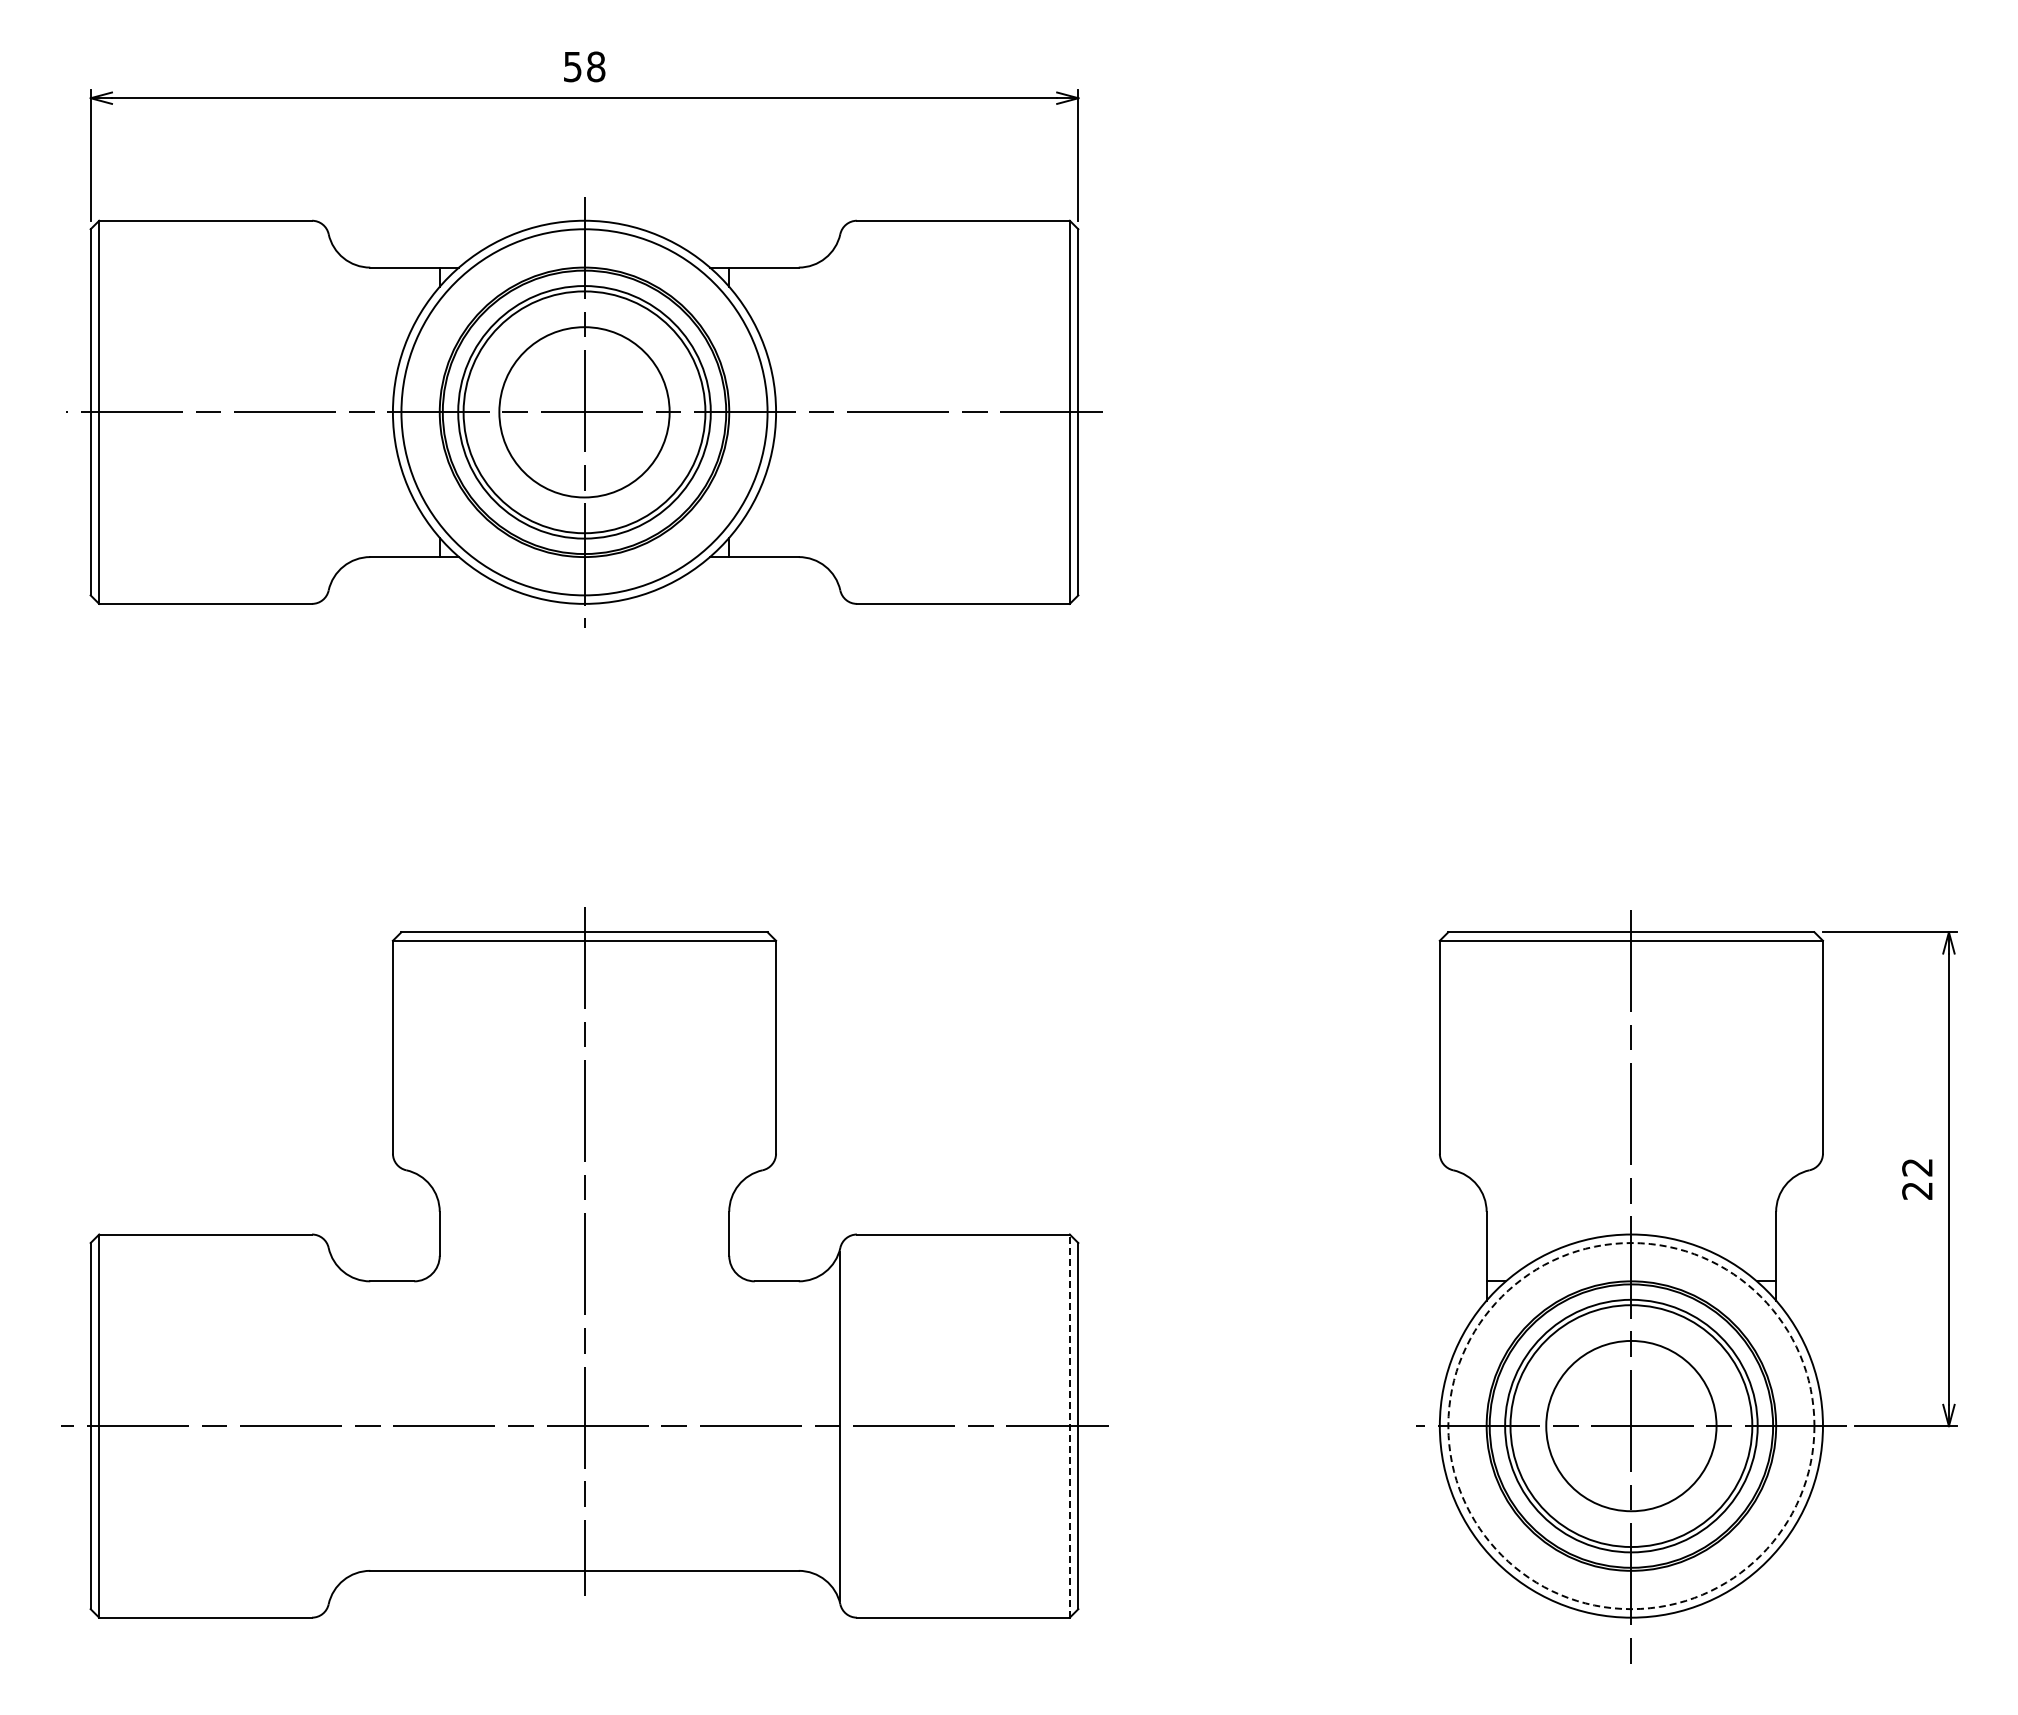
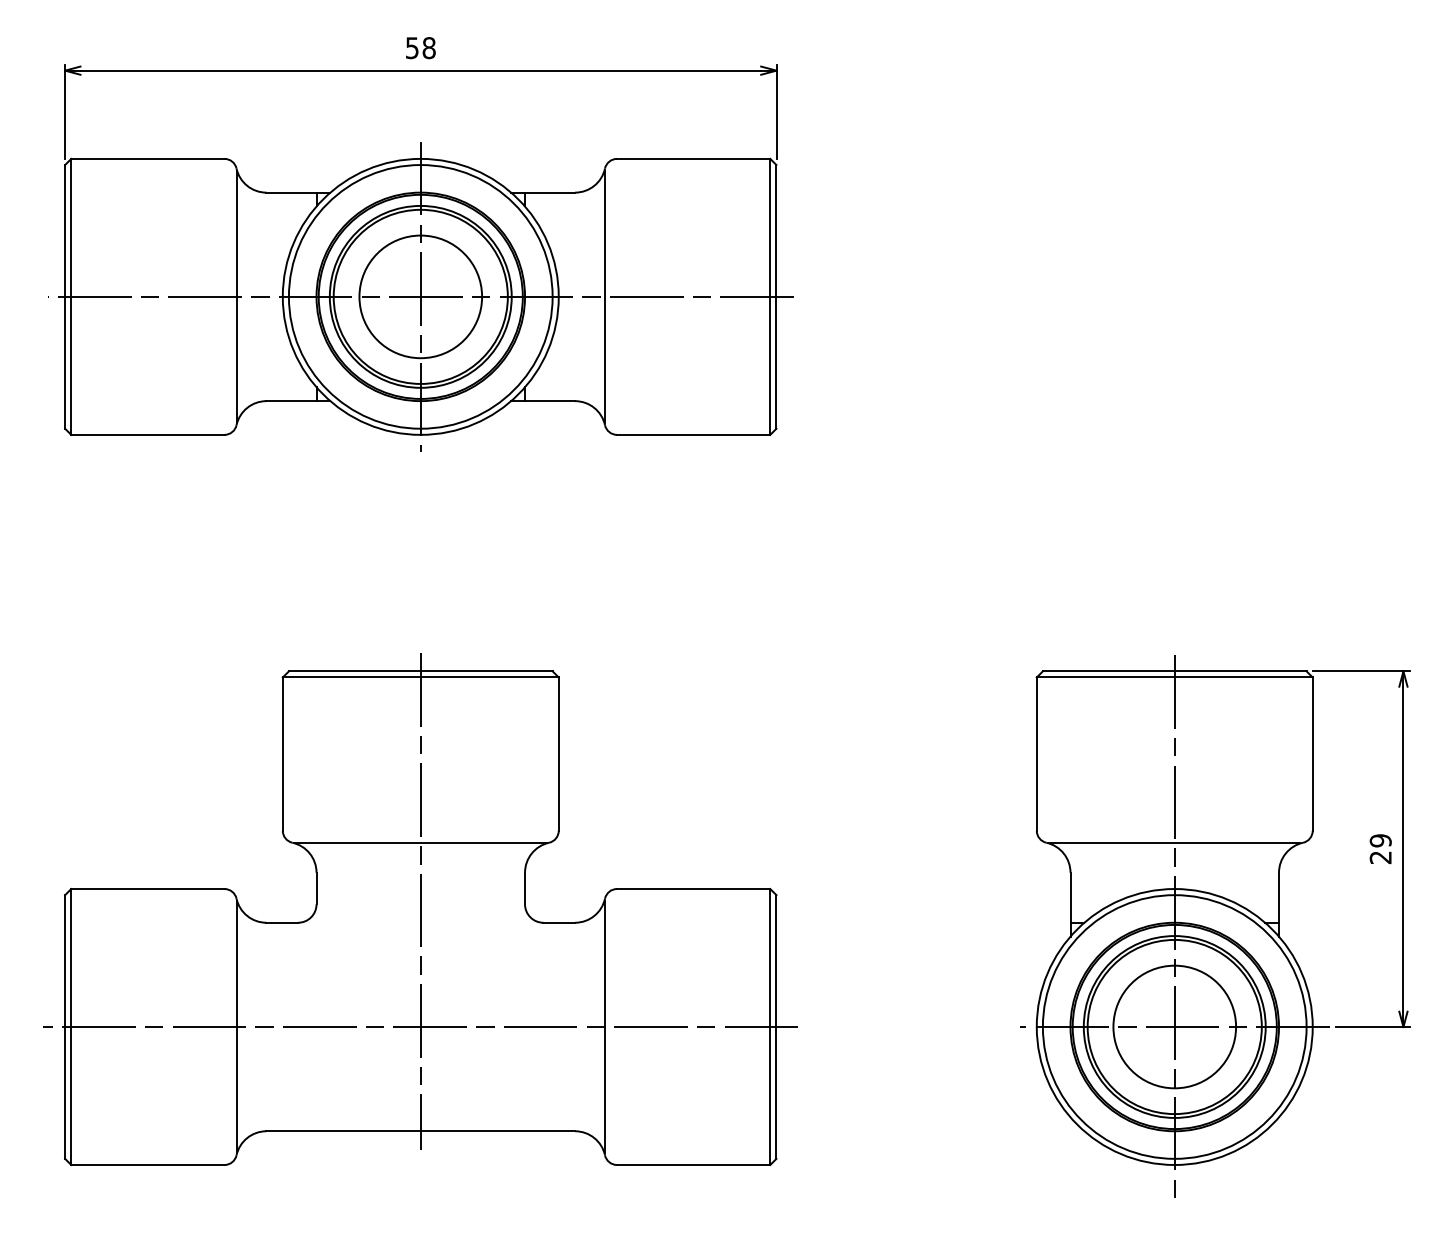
line: (329, 411) -> (237, 296), added
line: (839, 411) -> (604, 296), added
text: (1917, 1167) -> (1380, 840), 22 -> 29
line: (584, 1170) -> (420, 842), added
line: (1630, 1170) -> (1174, 842), added
line: (329, 1425) -> (237, 1026), added
line: (1069, 1426) -> (770, 1027), dashed -> solid
circle: (1631, 1426) -> (1174, 1027), dashed -> solid

